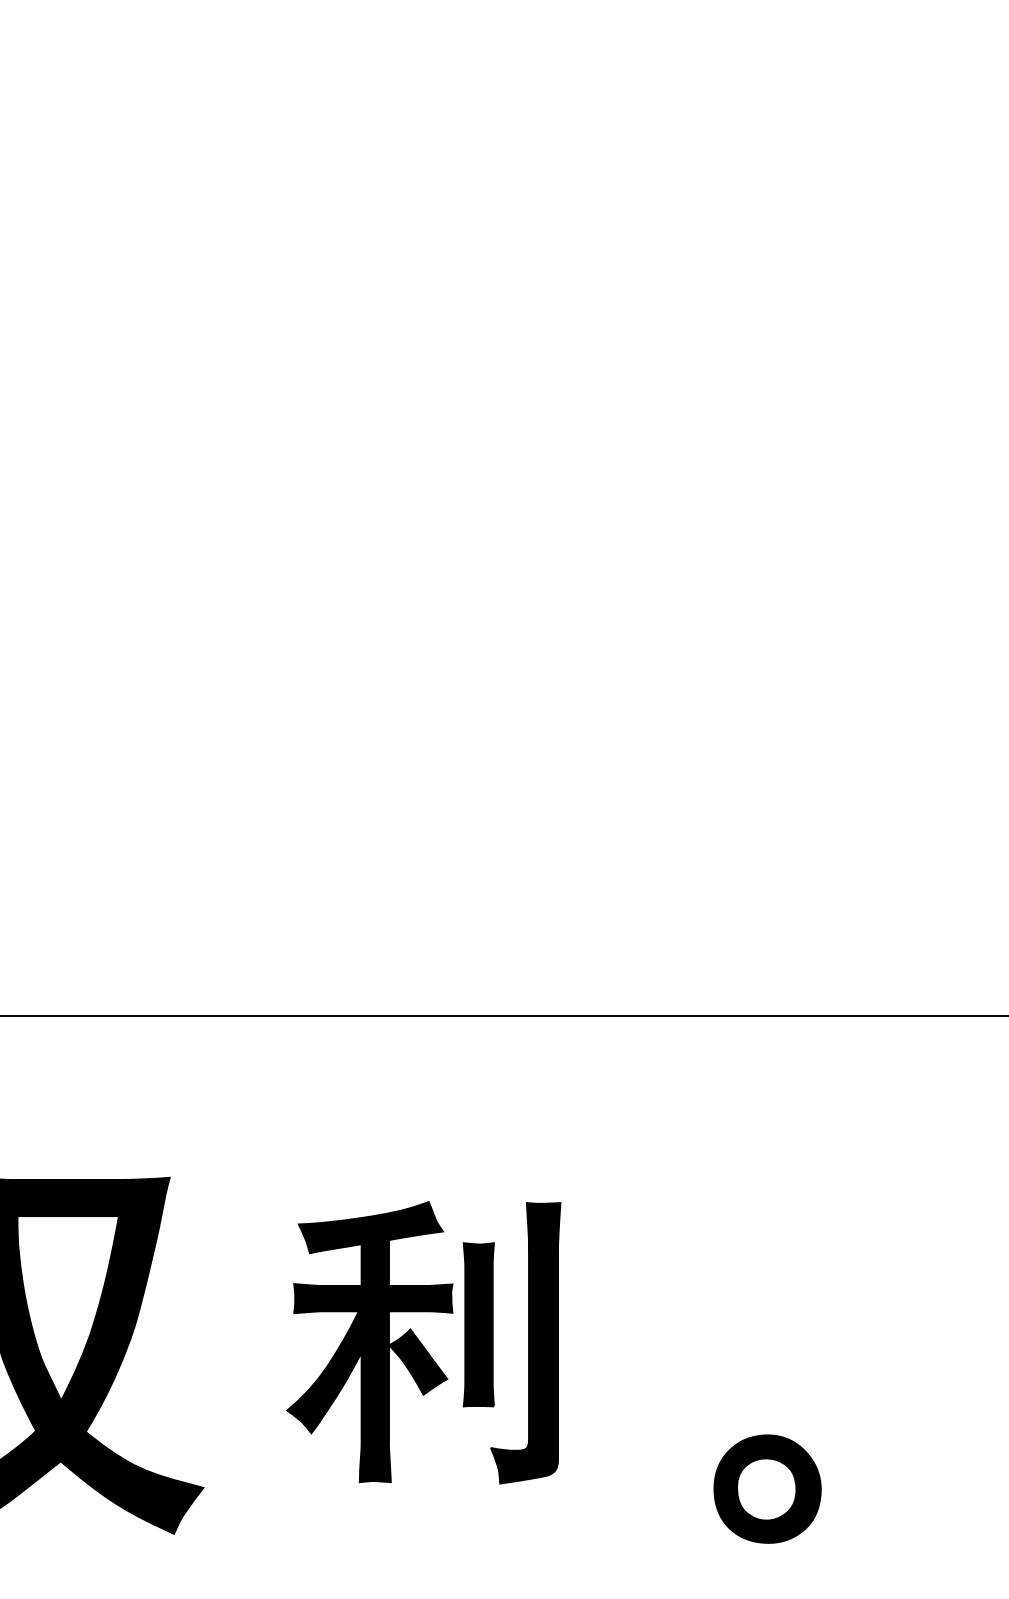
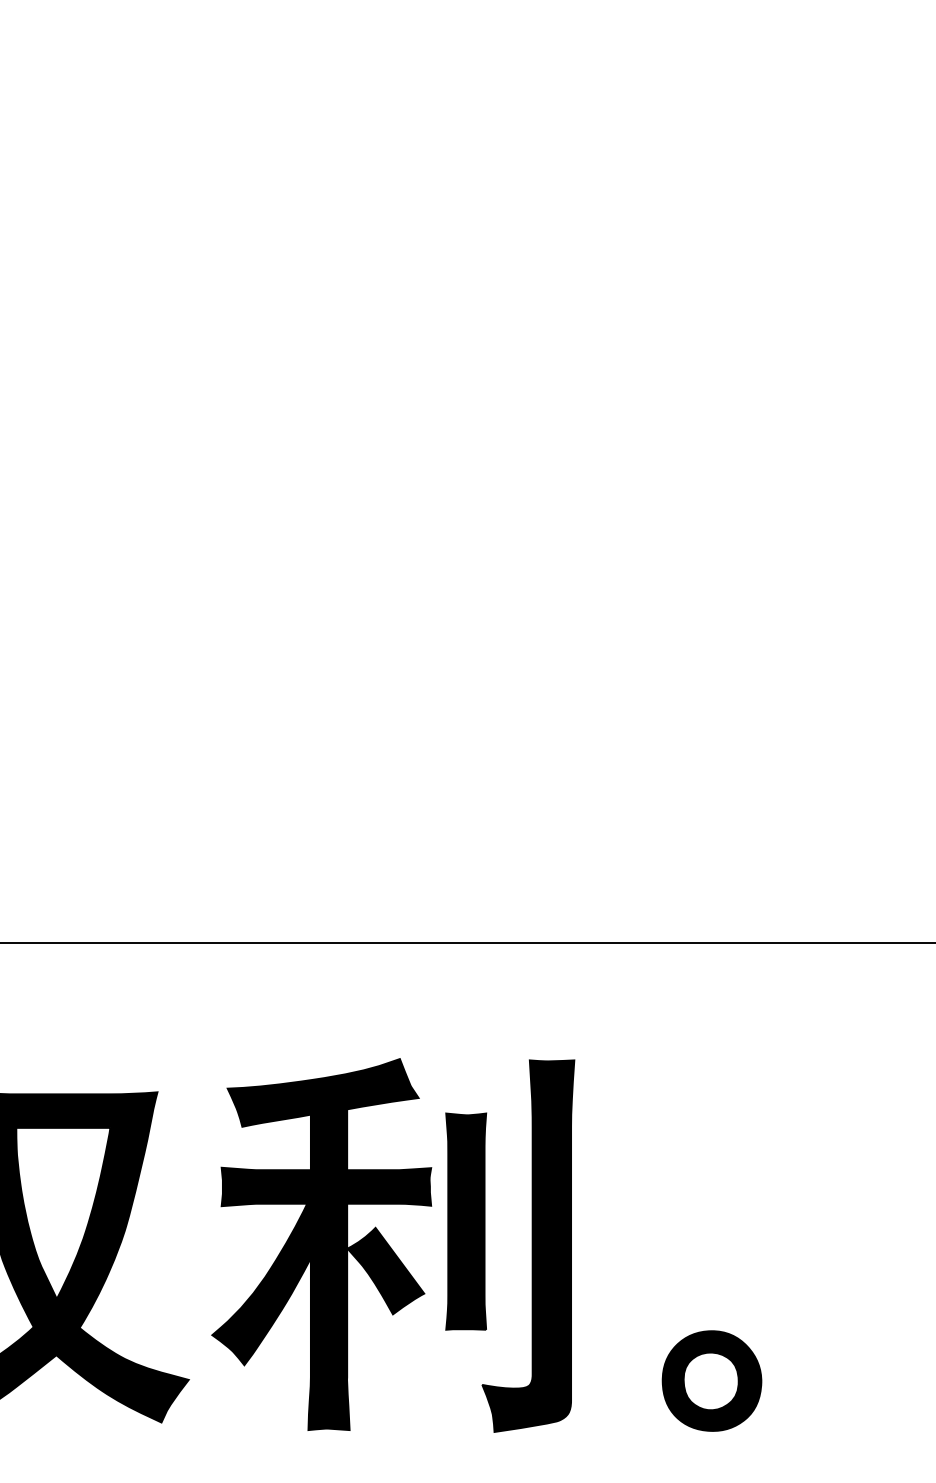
part: (423, 1342) -> (392, 1245), size x1.43

